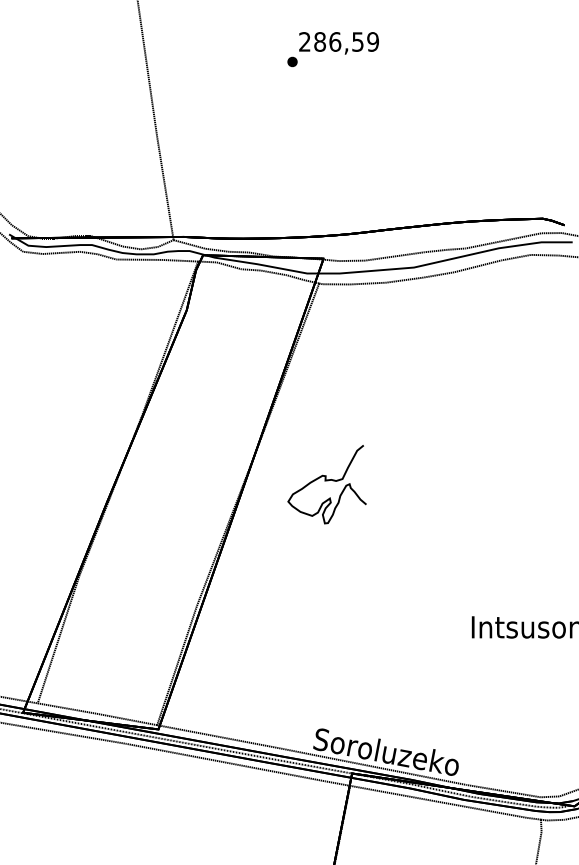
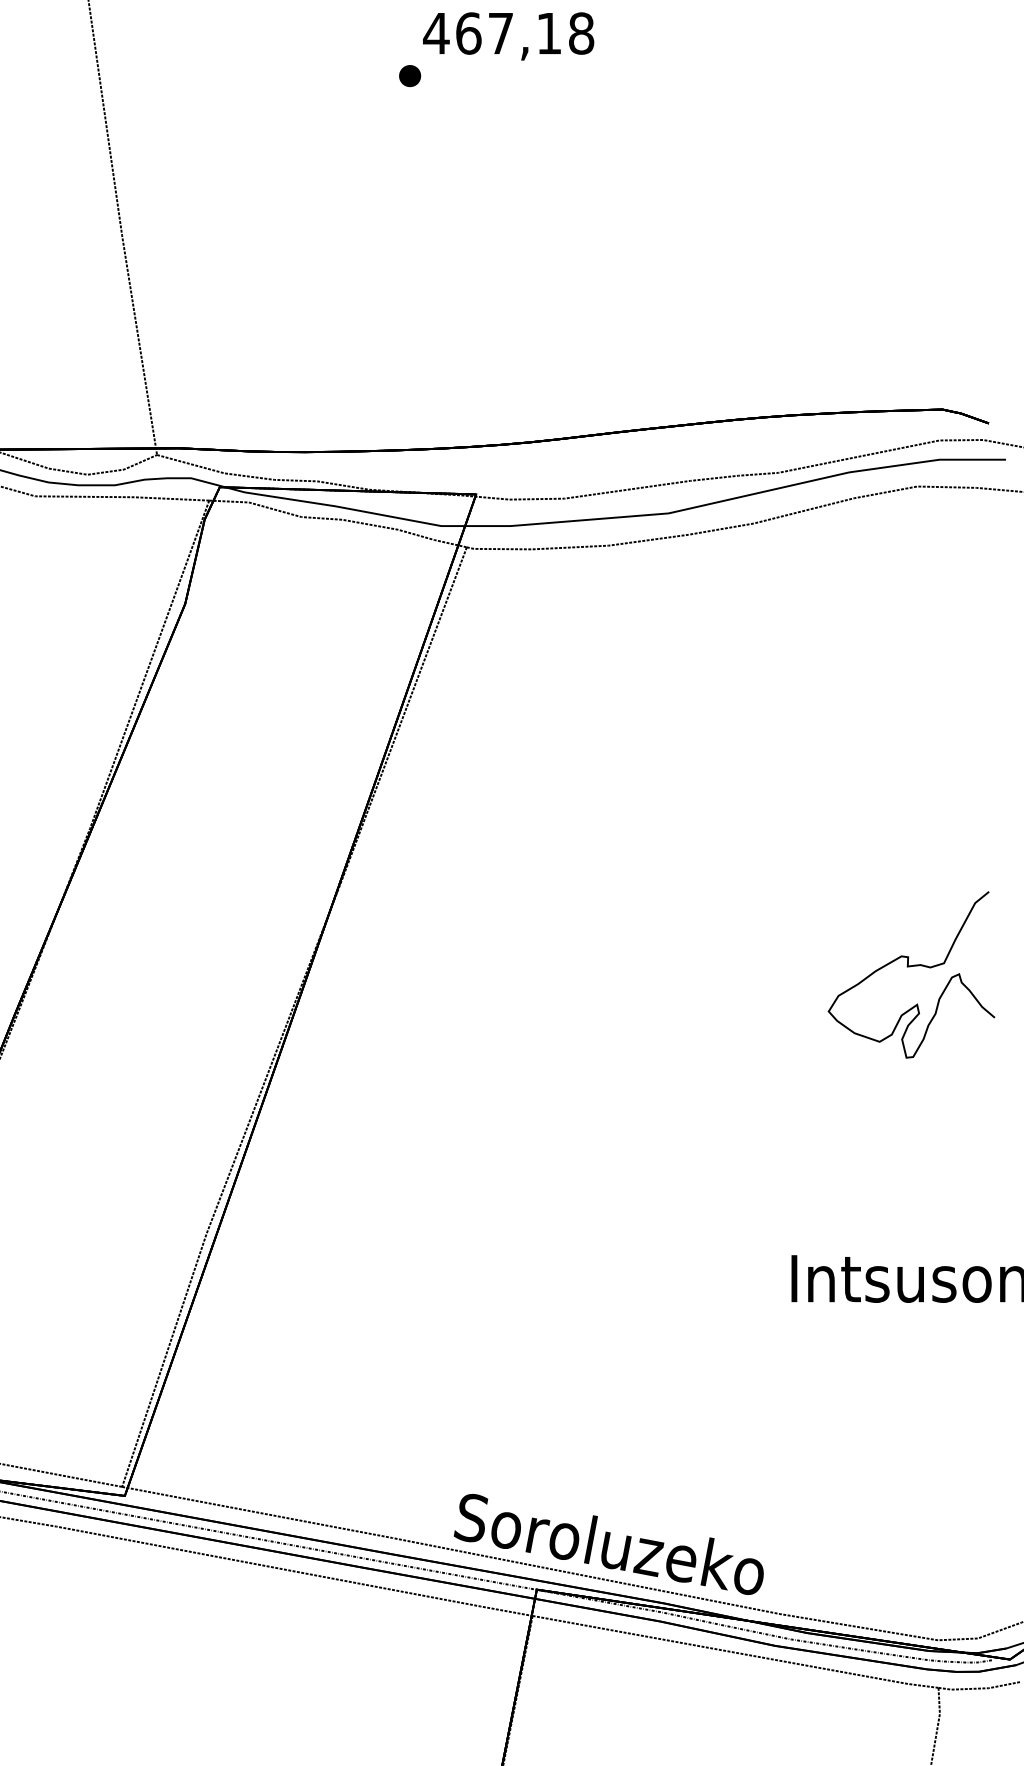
text: (338, 41) -> (507, 32), 286,59 -> 467,18
curve: (326, 481) -> (909, 968), moved

